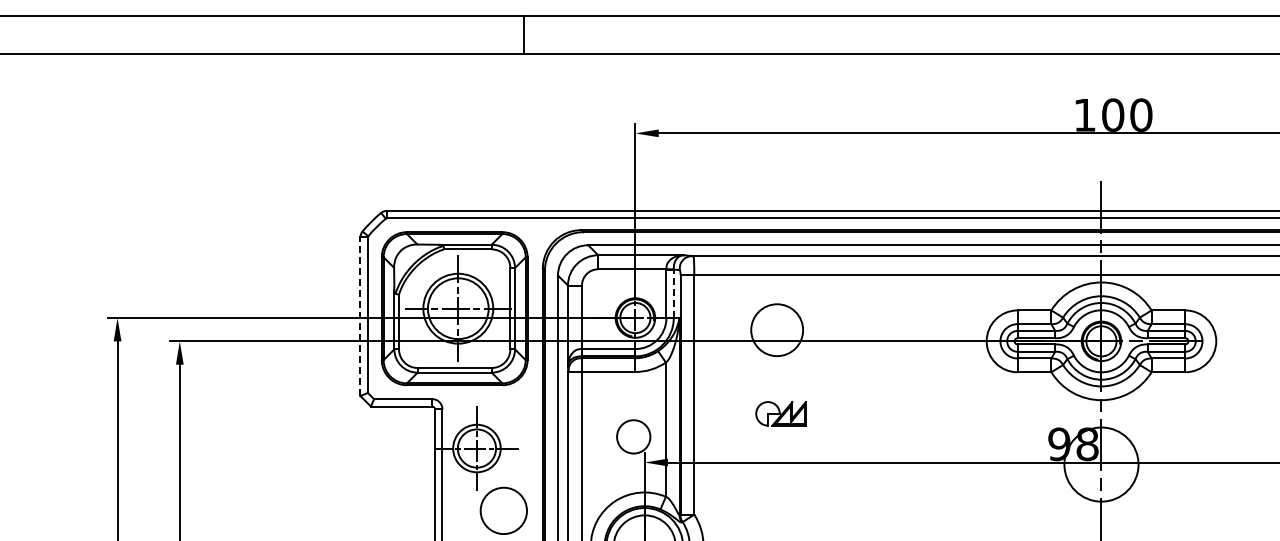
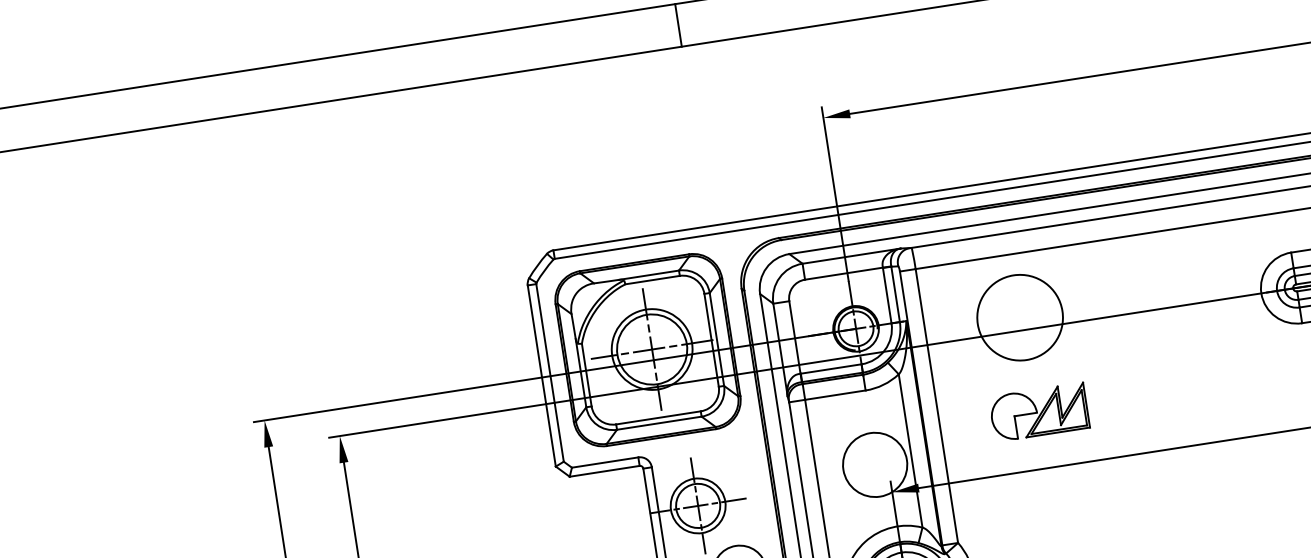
line: (673, 293) -> (895, 294), dashed -> solid
line: (360, 316) -> (541, 375), dashed -> solid
circle: (777, 330) -> (1020, 317), size x1.43
part: (780, 413) -> (1038, 412), size x1.67
circle: (633, 436) -> (874, 464), size x1.67

